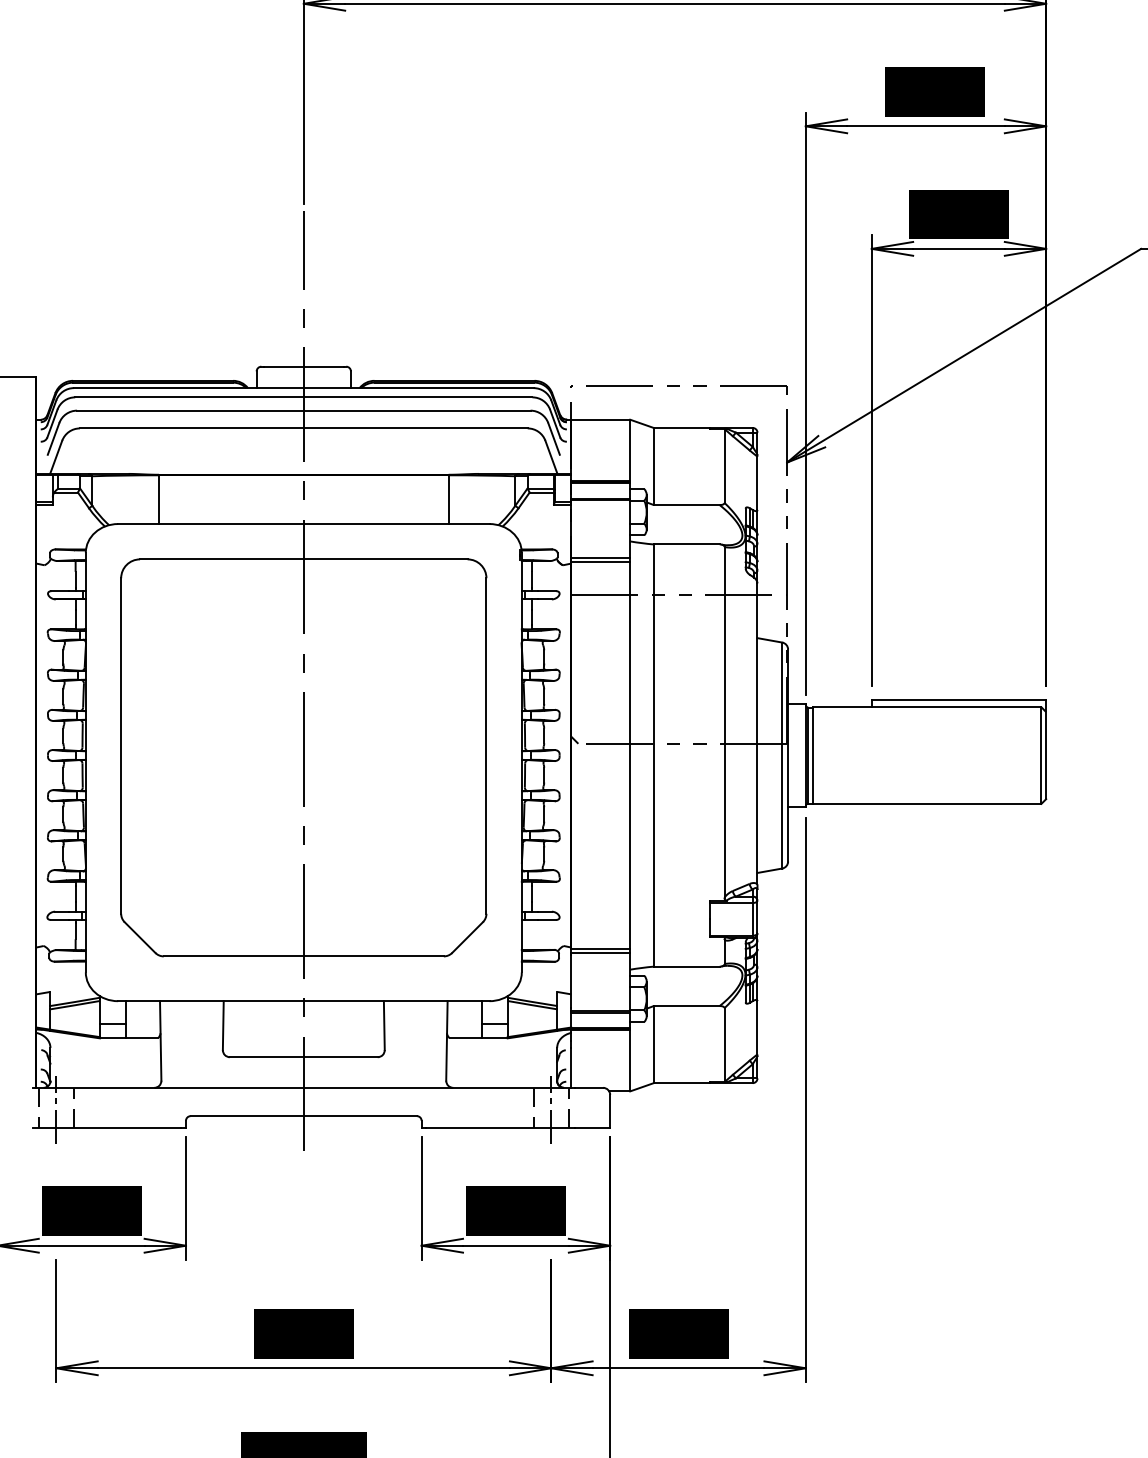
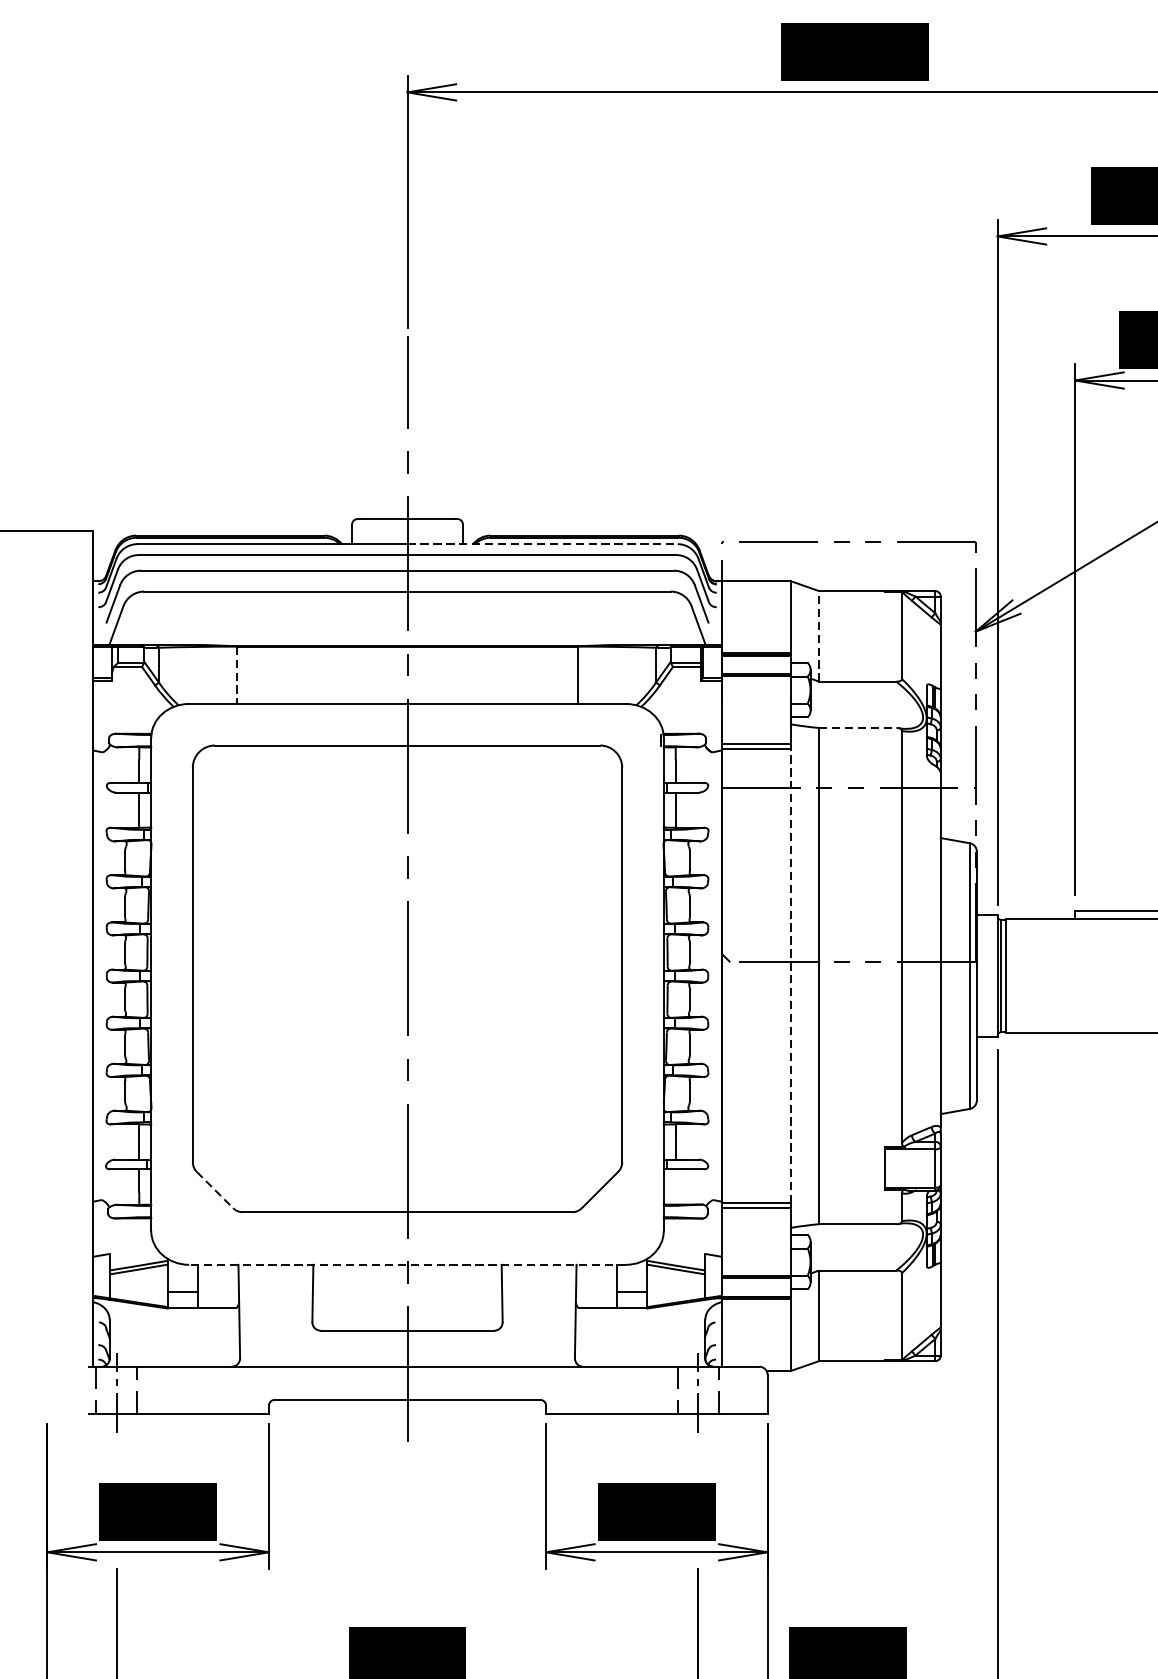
line: (418, 388) -> (542, 544), solid -> dashed
line: (653, 466) -> (818, 636), solid -> dashed
line: (159, 500) -> (237, 676), solid -> dashed
line: (686, 544) -> (857, 728), solid -> dashed
line: (630, 755) -> (791, 976), solid -> dashed
line: (140, 937) -> (215, 1189), solid -> dashed
line: (303, 1001) -> (407, 1265), solid -> dashed

